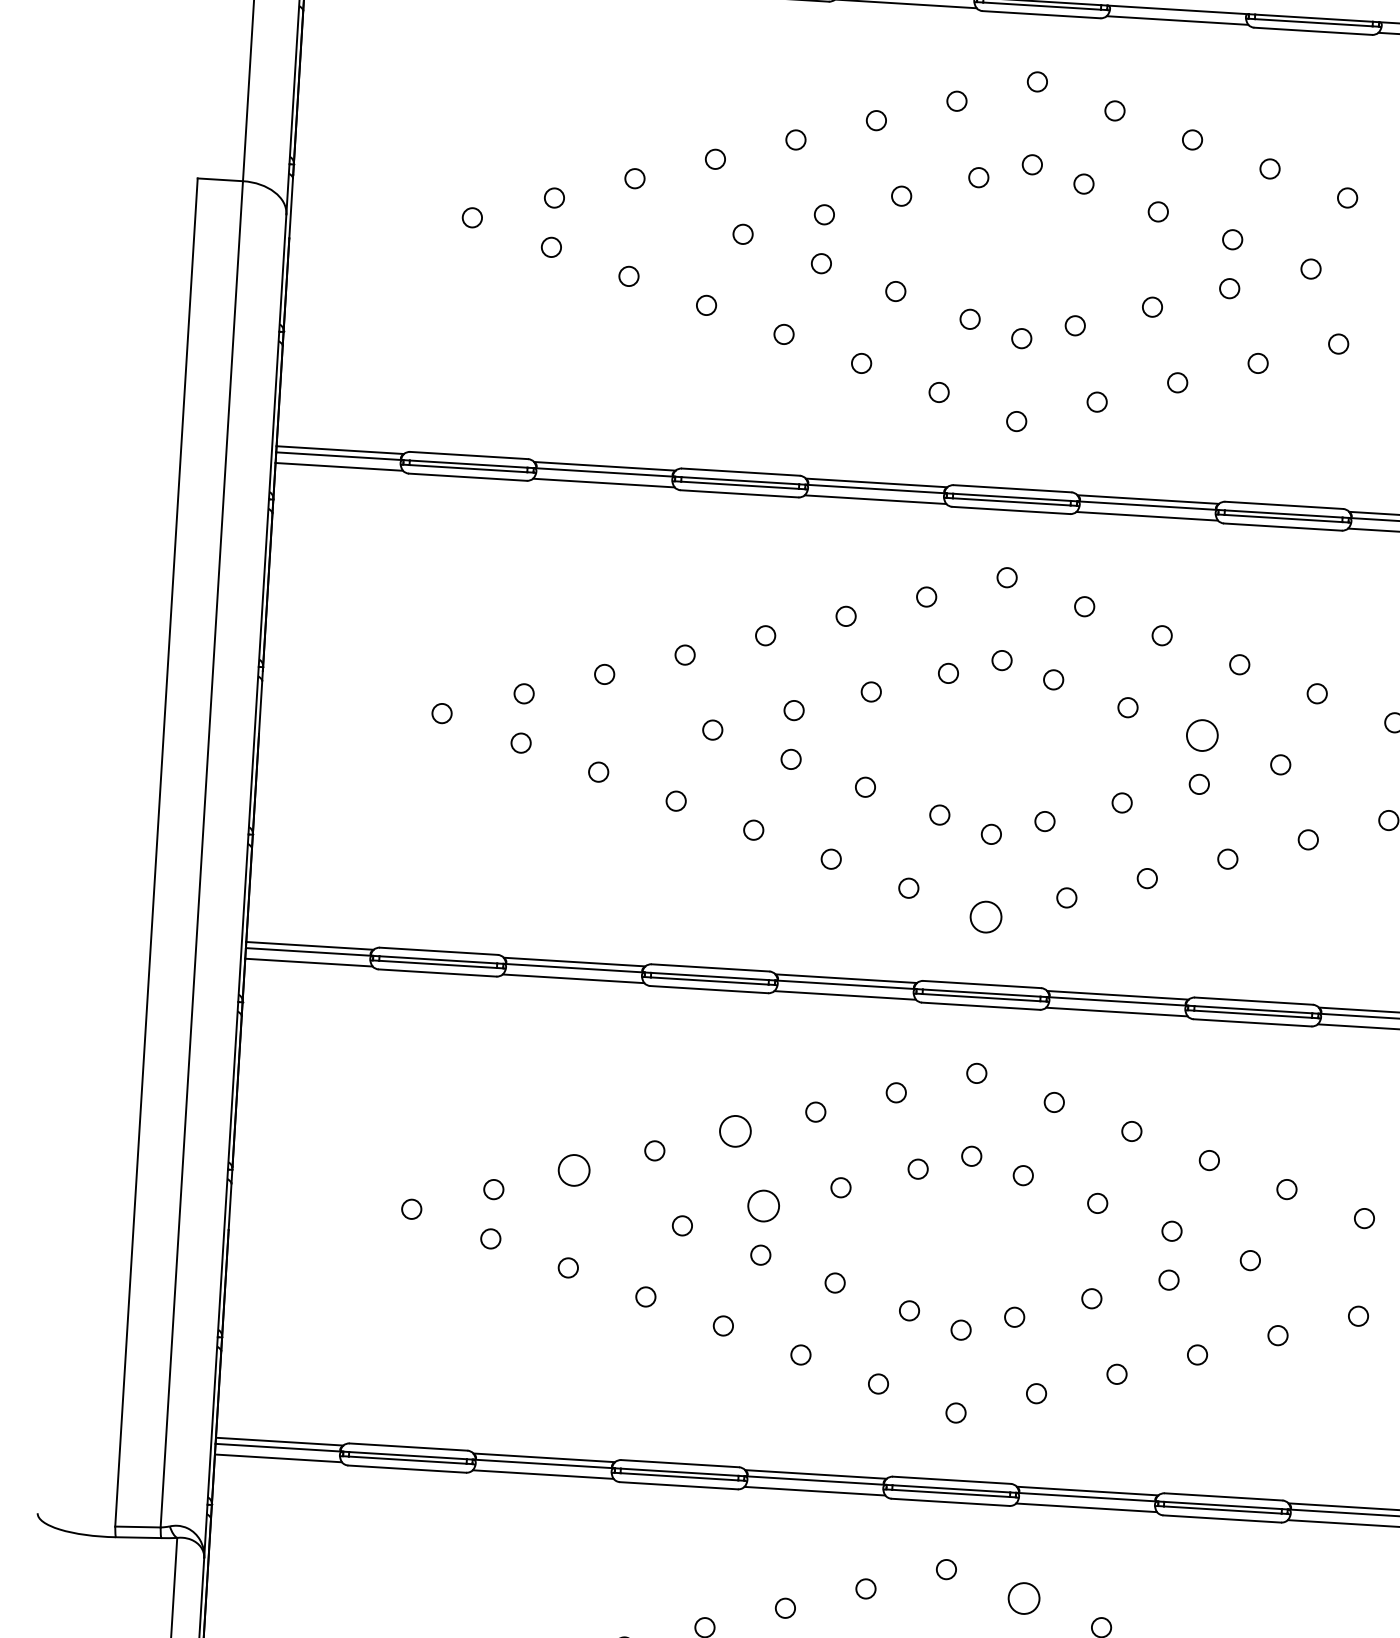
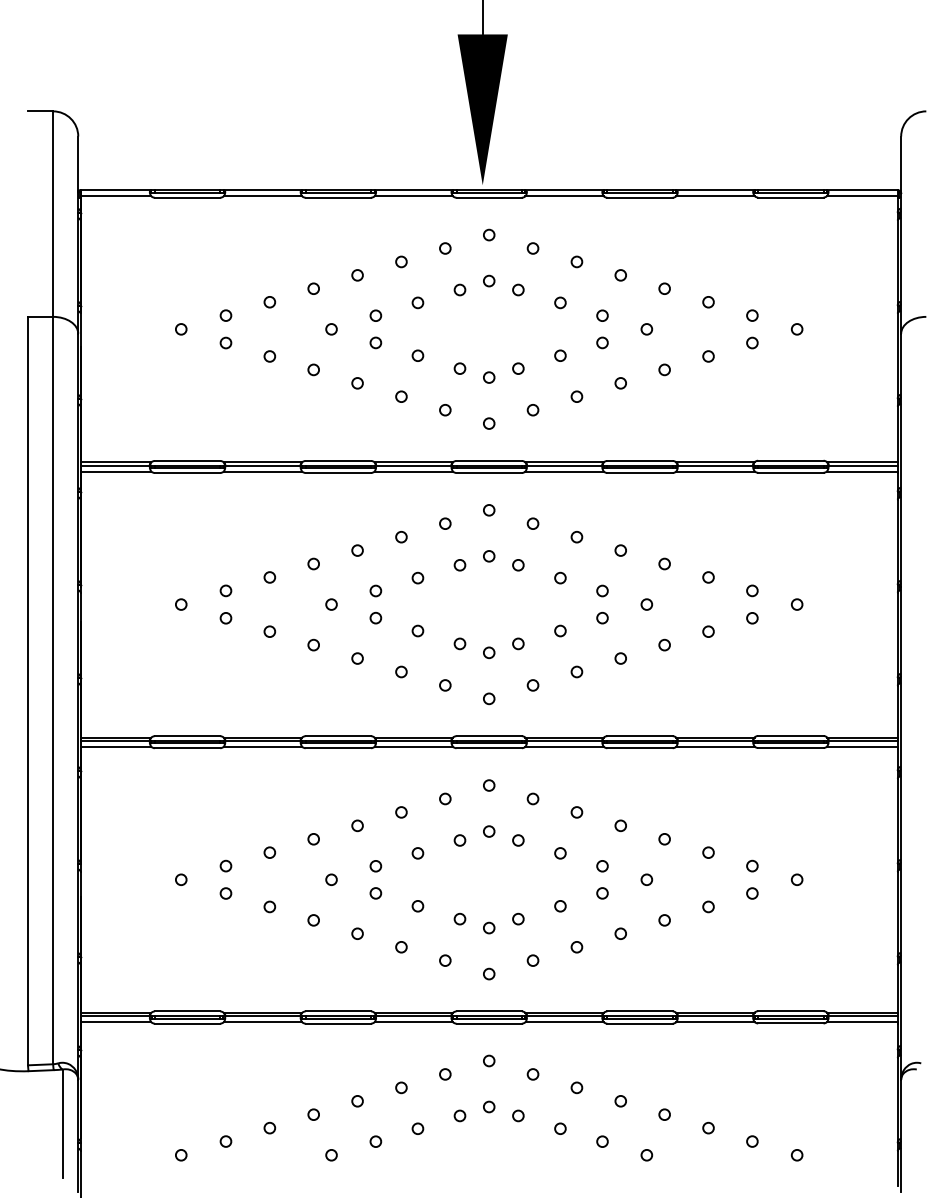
circle: (1202, 734) -> (602, 590), size x0.62
circle: (986, 916) -> (489, 698), size x0.62
circle: (735, 1130) -> (357, 825), size x0.62
circle: (573, 1169) -> (269, 852), size x0.62
circle: (763, 1206) -> (375, 866), size x0.62
circle: (1022, 1598) -> (532, 1074), size x0.62

